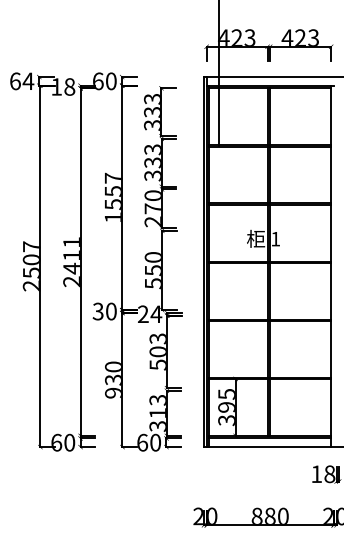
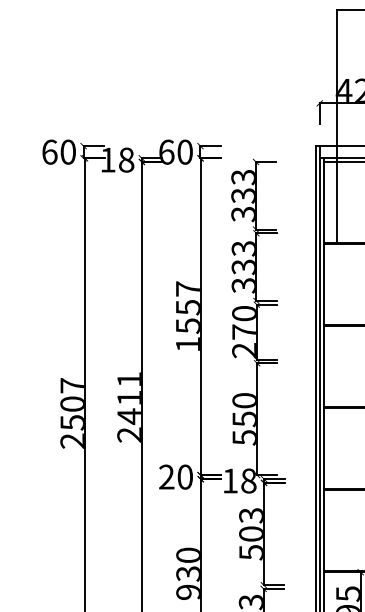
text: (28, 81) -> (68, 152), 64 -> 60
text: (97, 311) -> (165, 477), 30 -> 20
text: (150, 314) -> (240, 481), 24 -> 18

